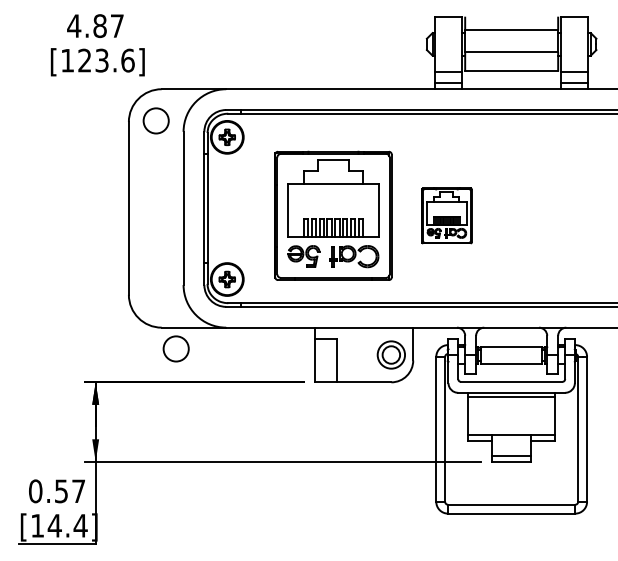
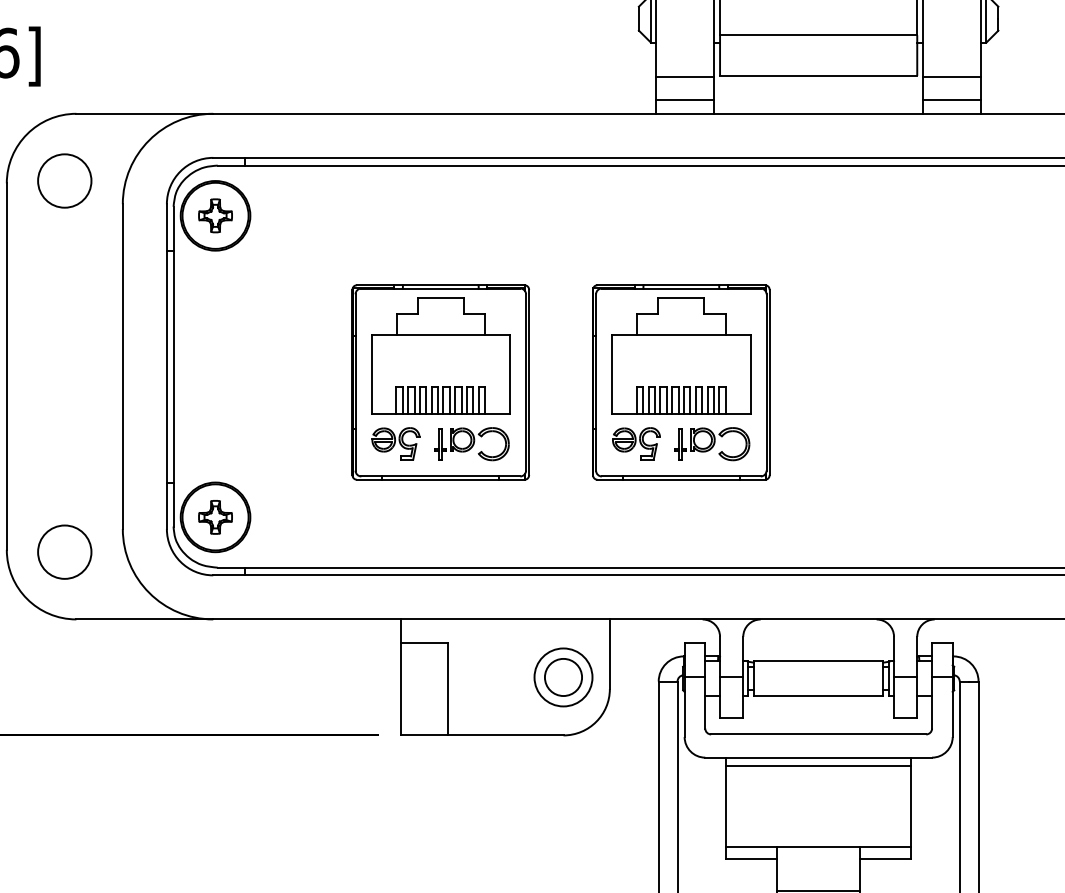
part: (333, 215) -> (440, 381), size x0.71
part: (446, 215) -> (680, 381), size x1.67
circle: (175, 348) -> (63, 551), moved

